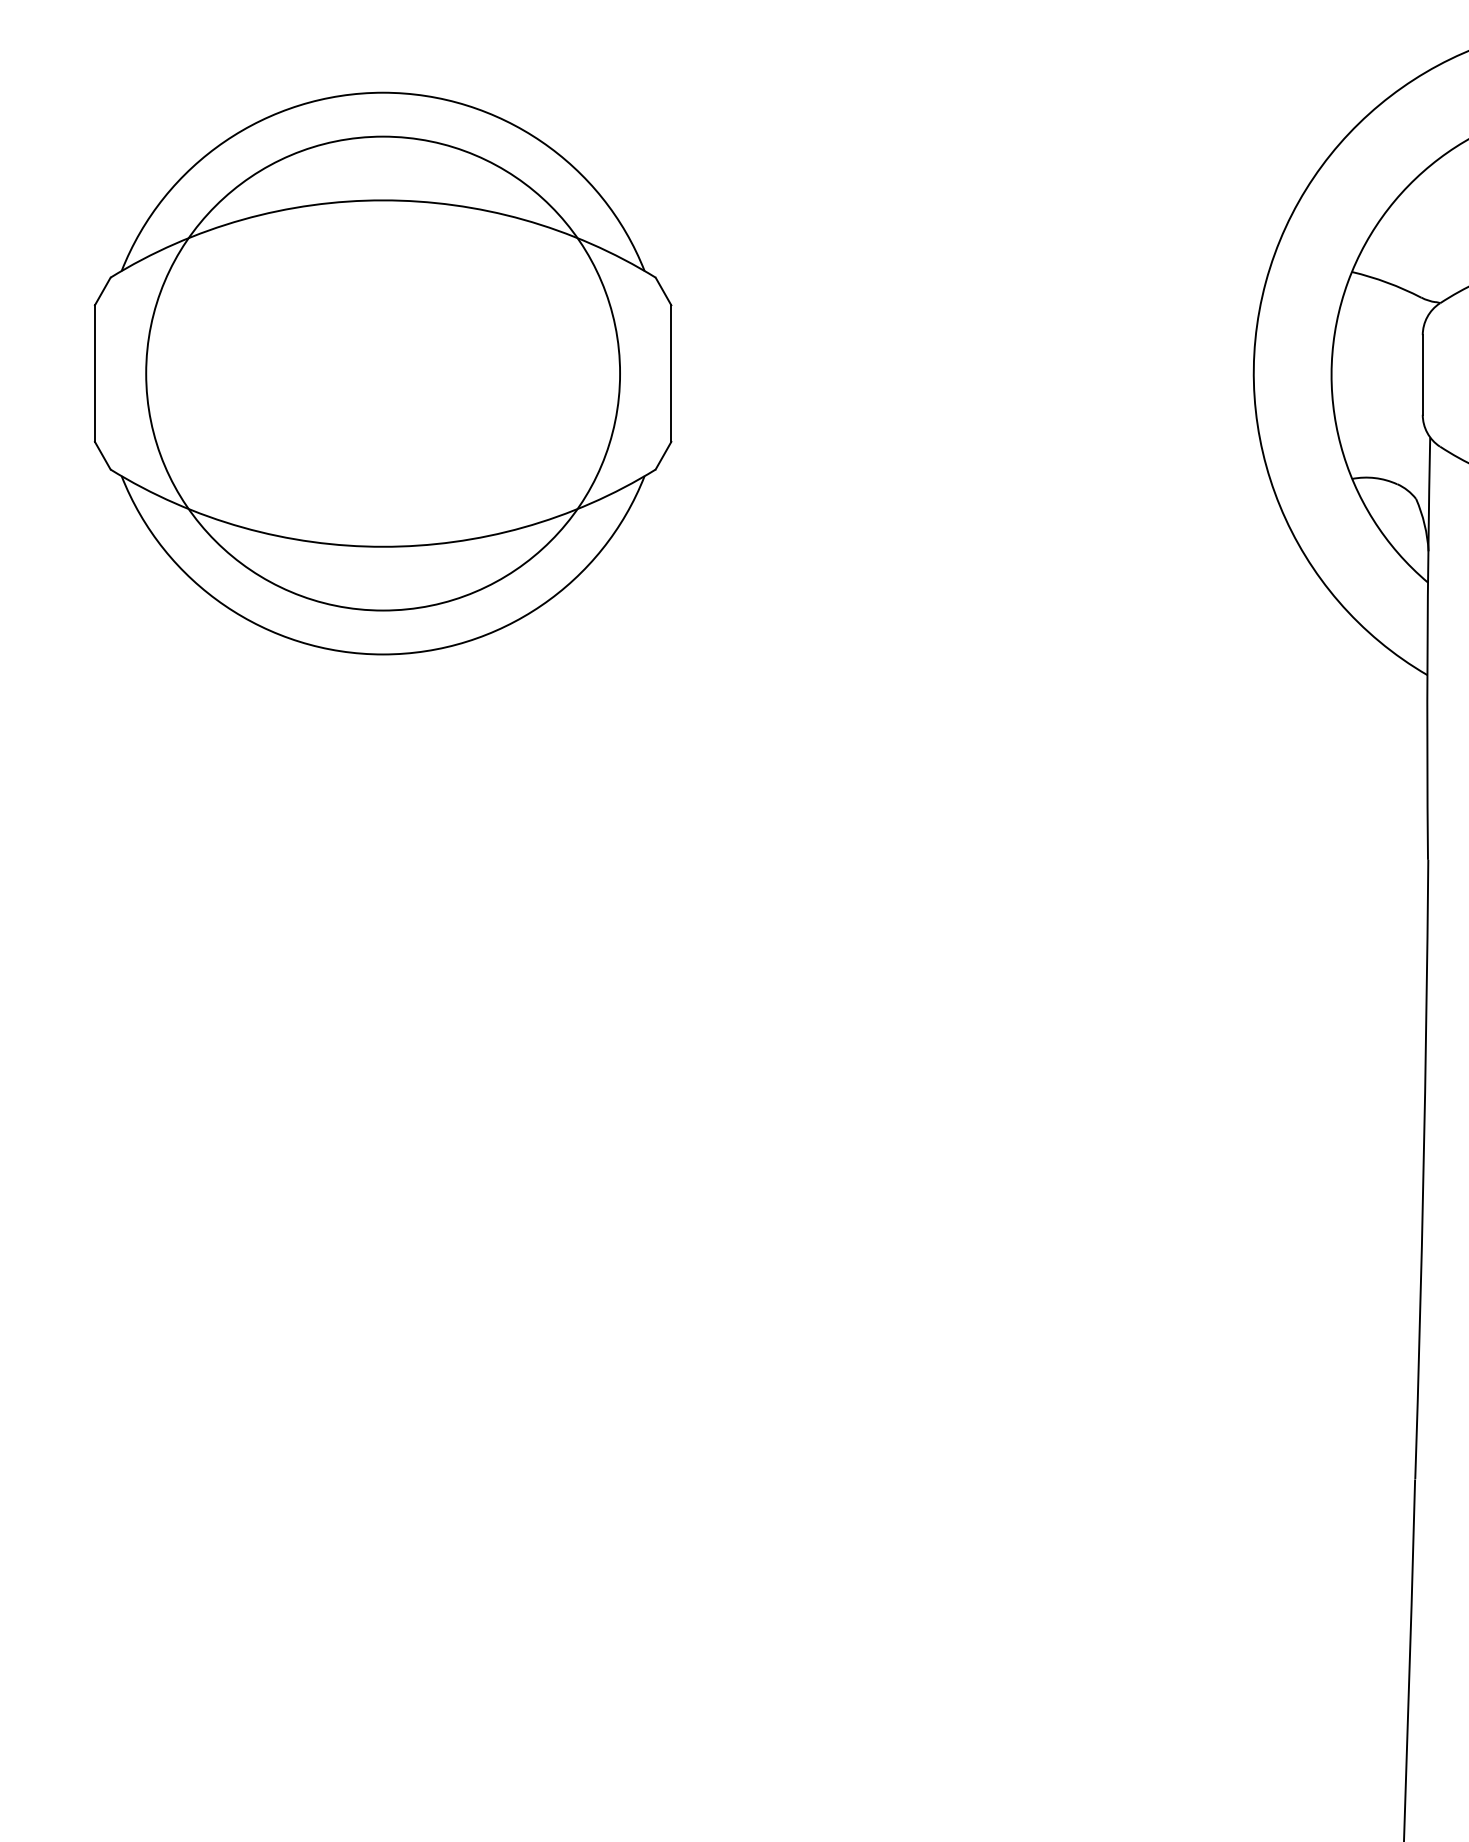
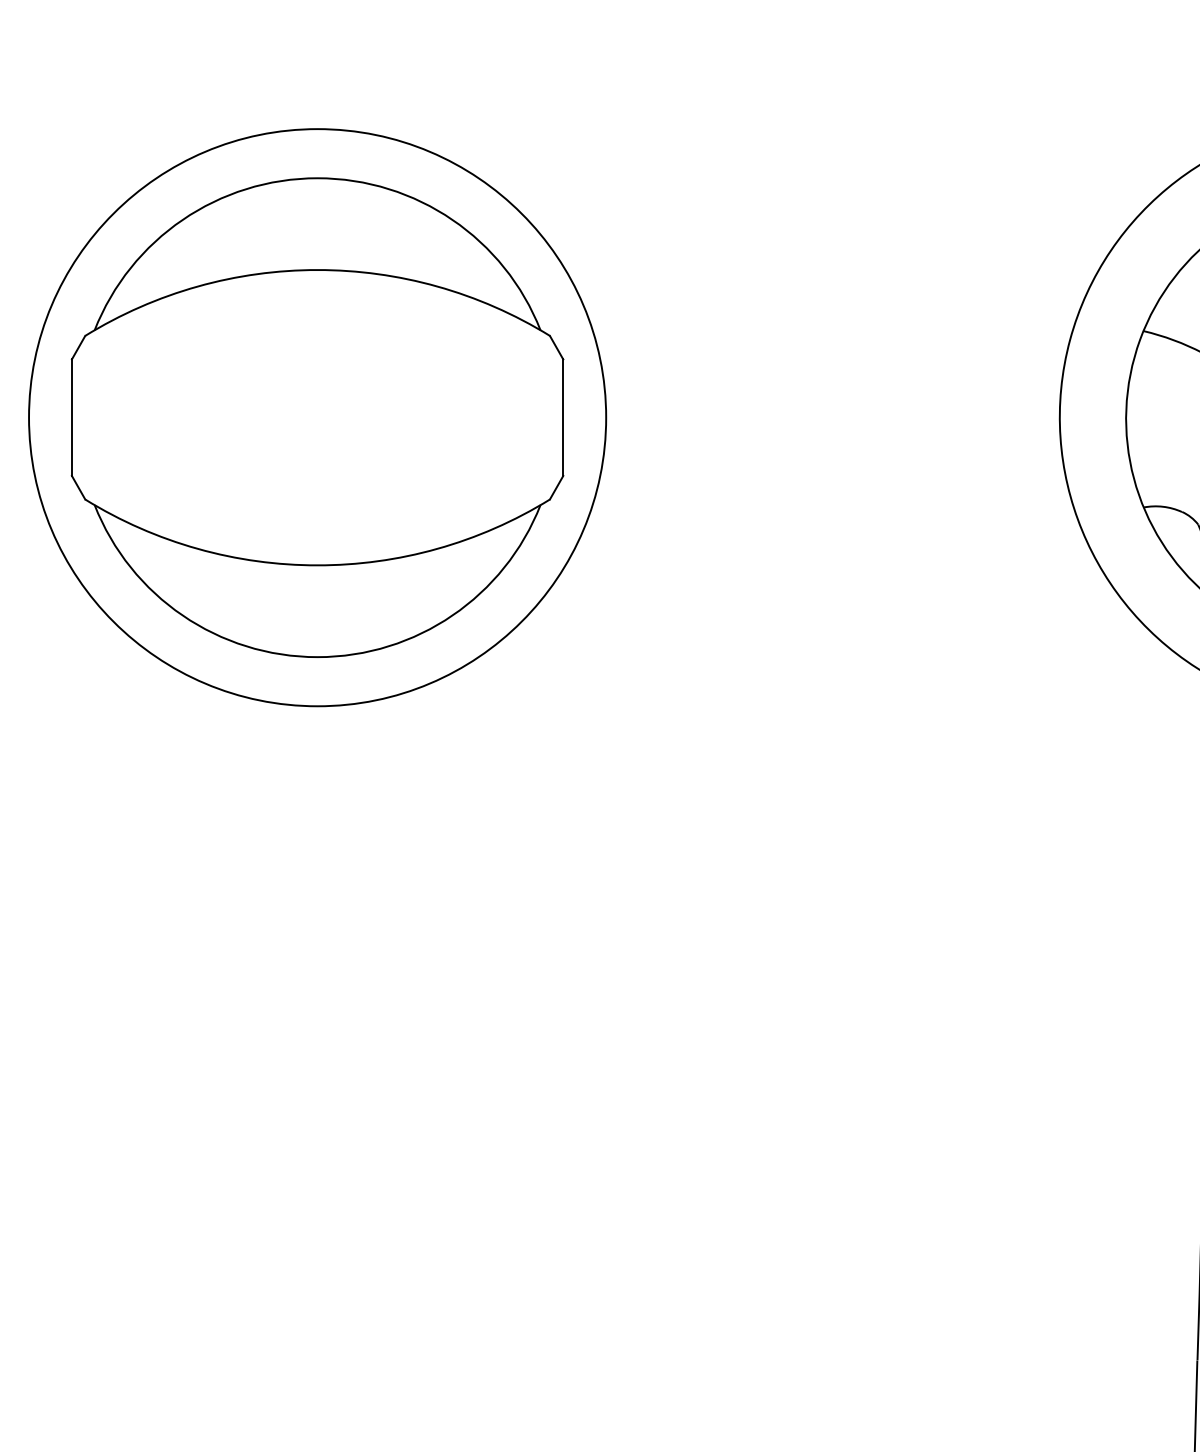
circle: (382, 373) -> (317, 417), size x1.43

